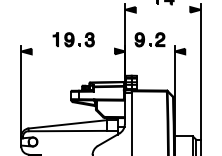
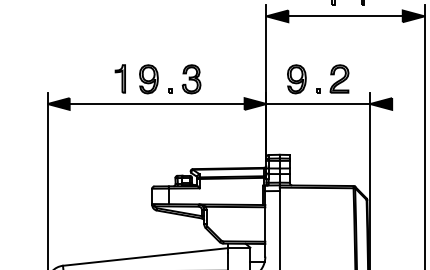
line: (162, 9) -> (344, 15), added
line: (73, 51) -> (157, 103), added
line: (149, 51) -> (317, 103), added

